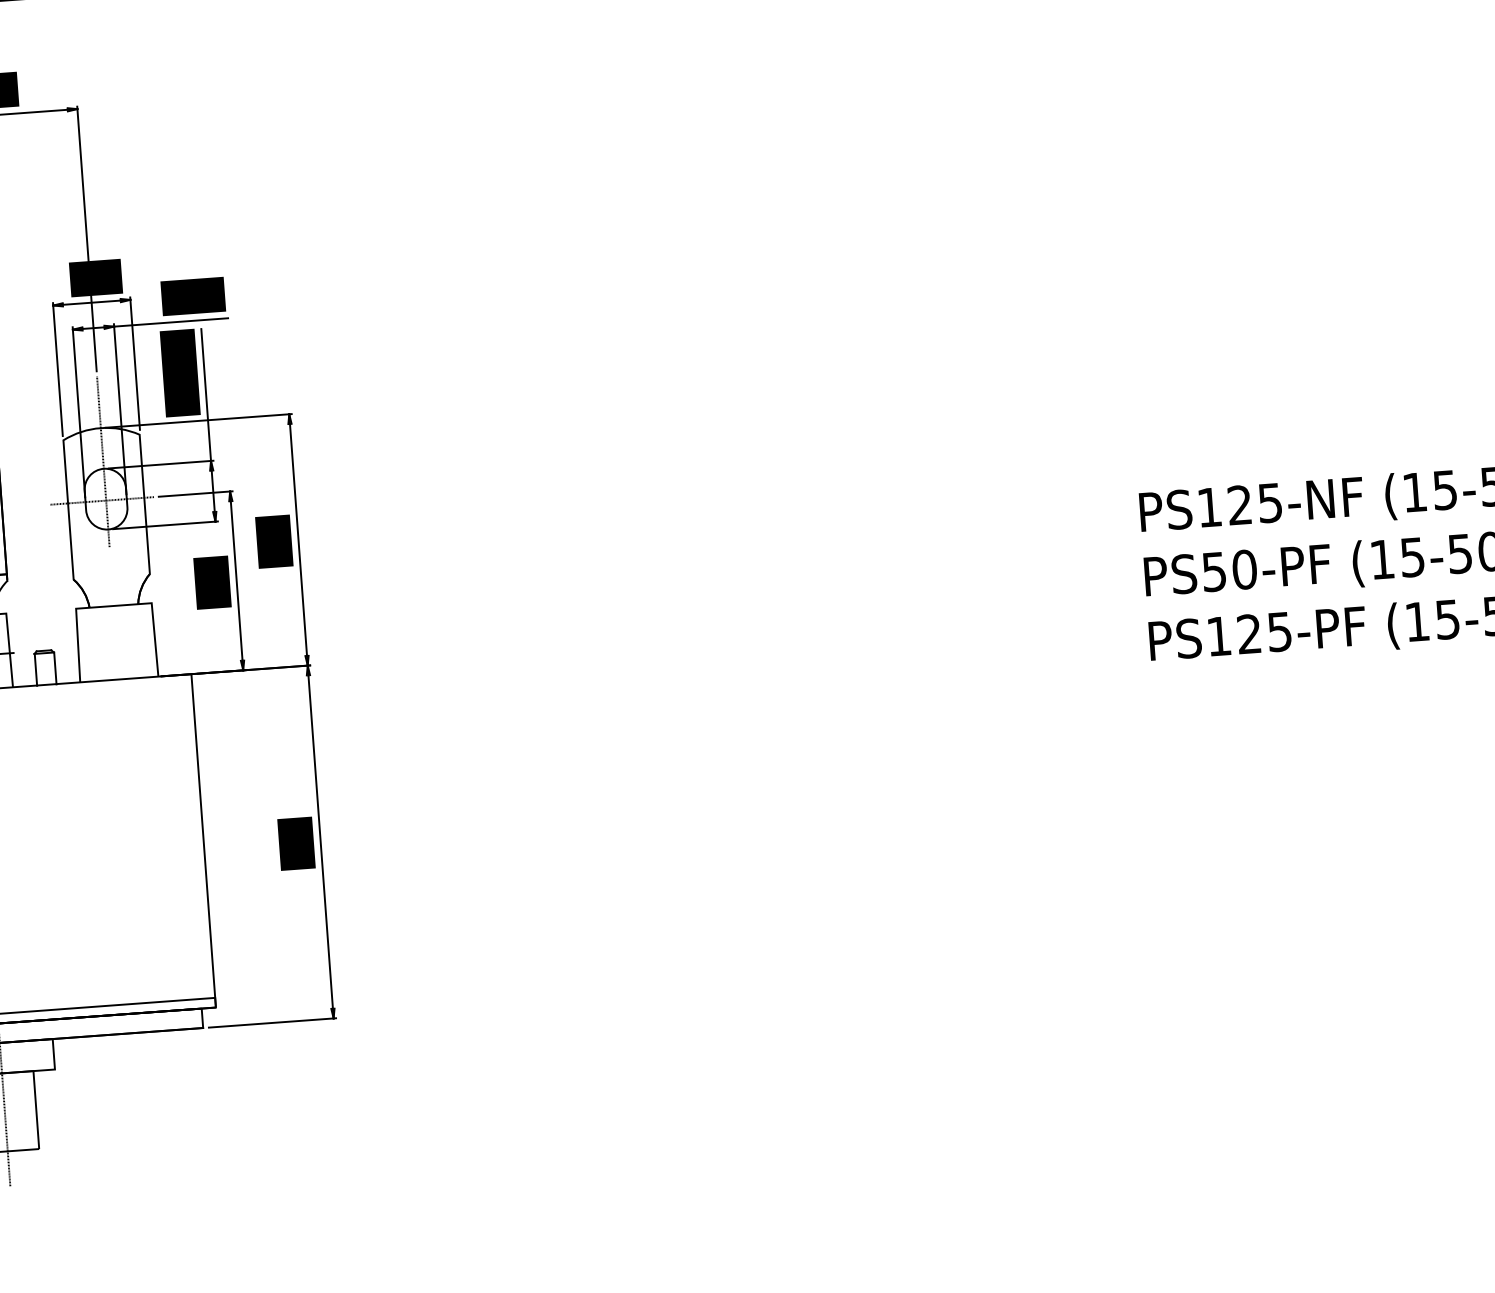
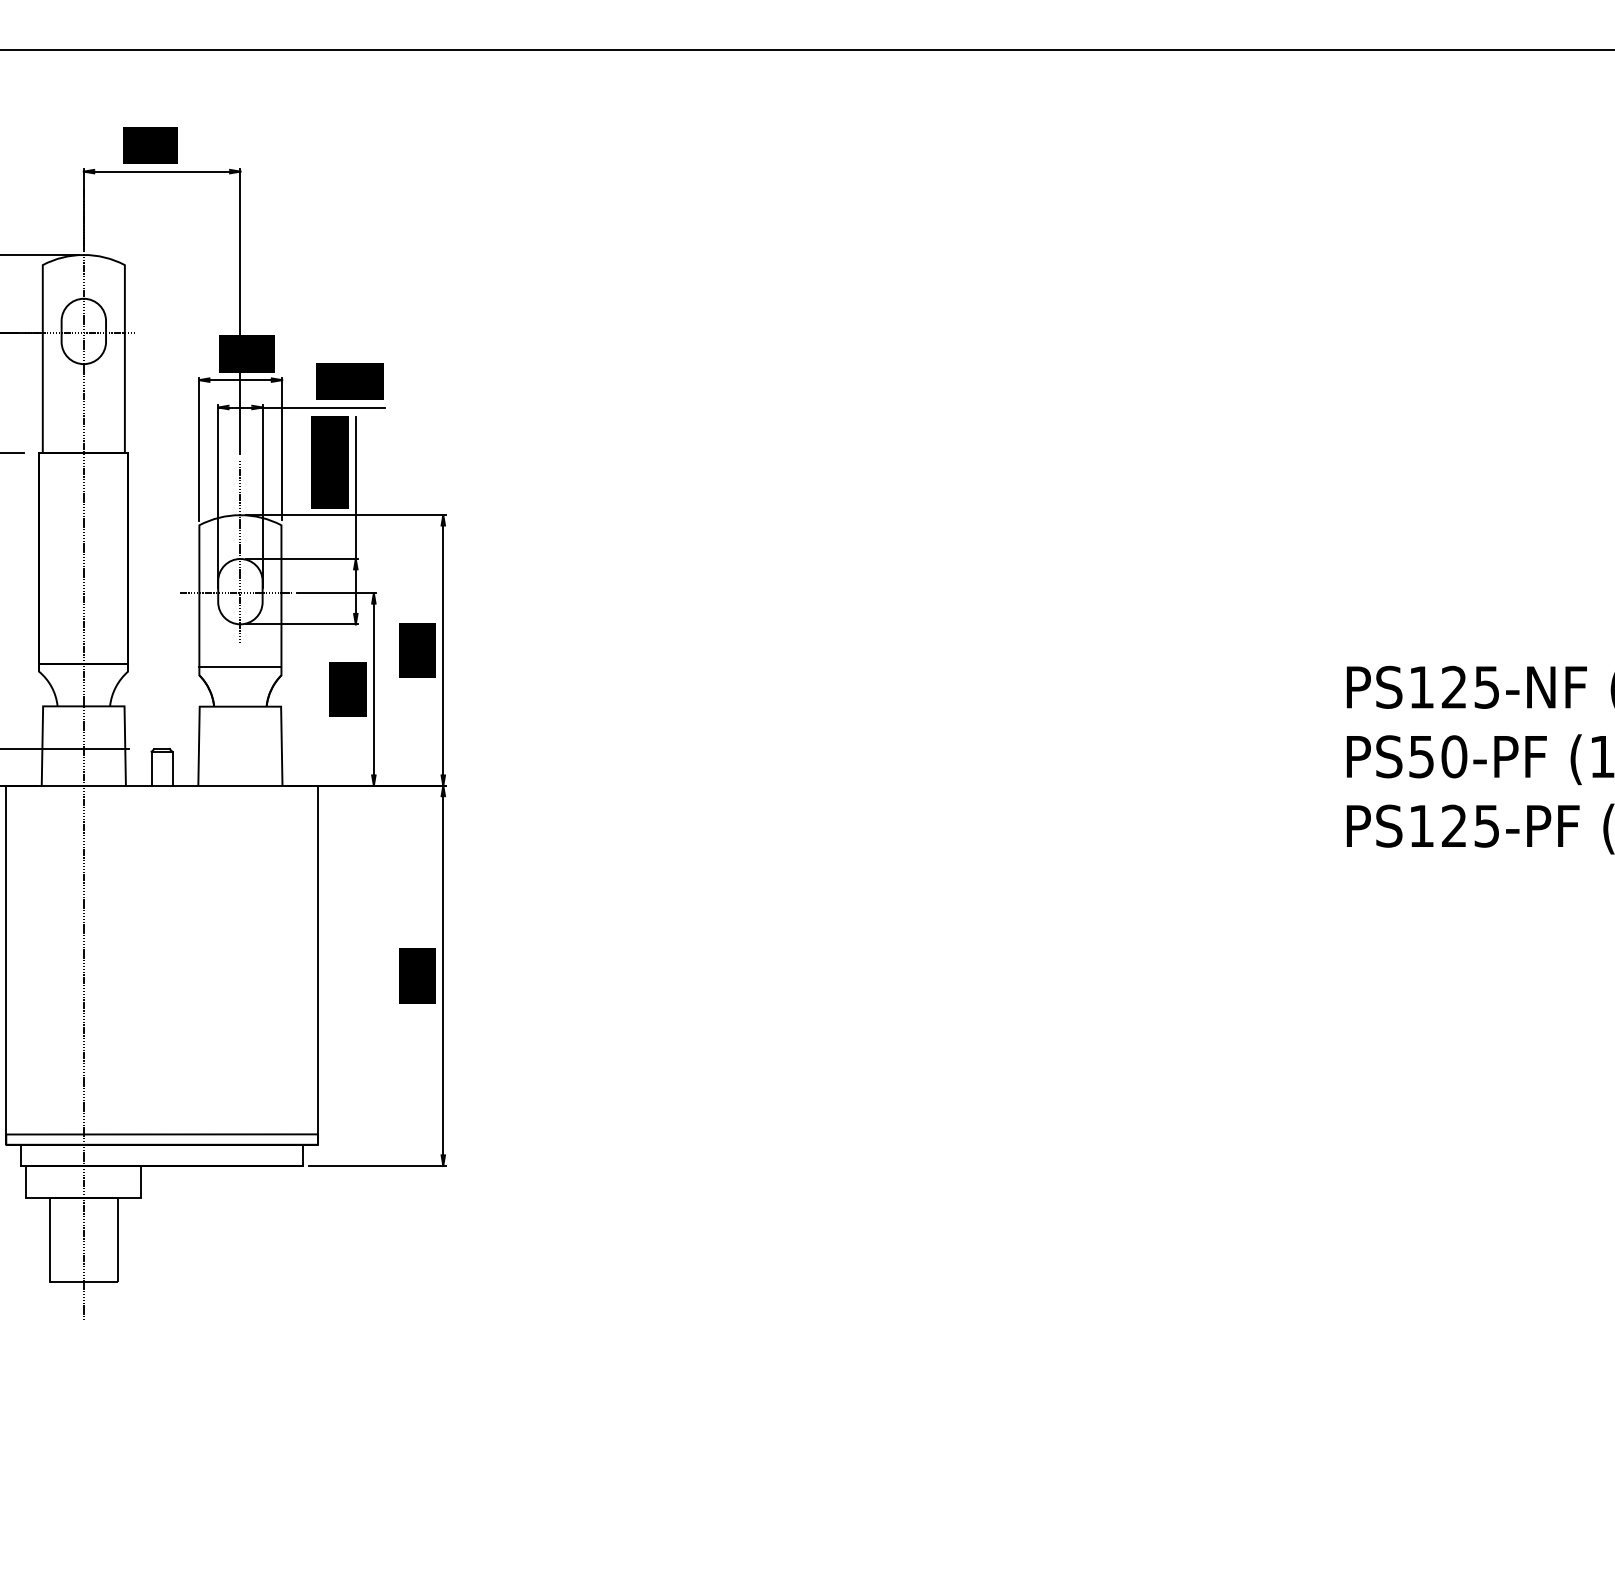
line: (111, 569) -> (240, 667), added

